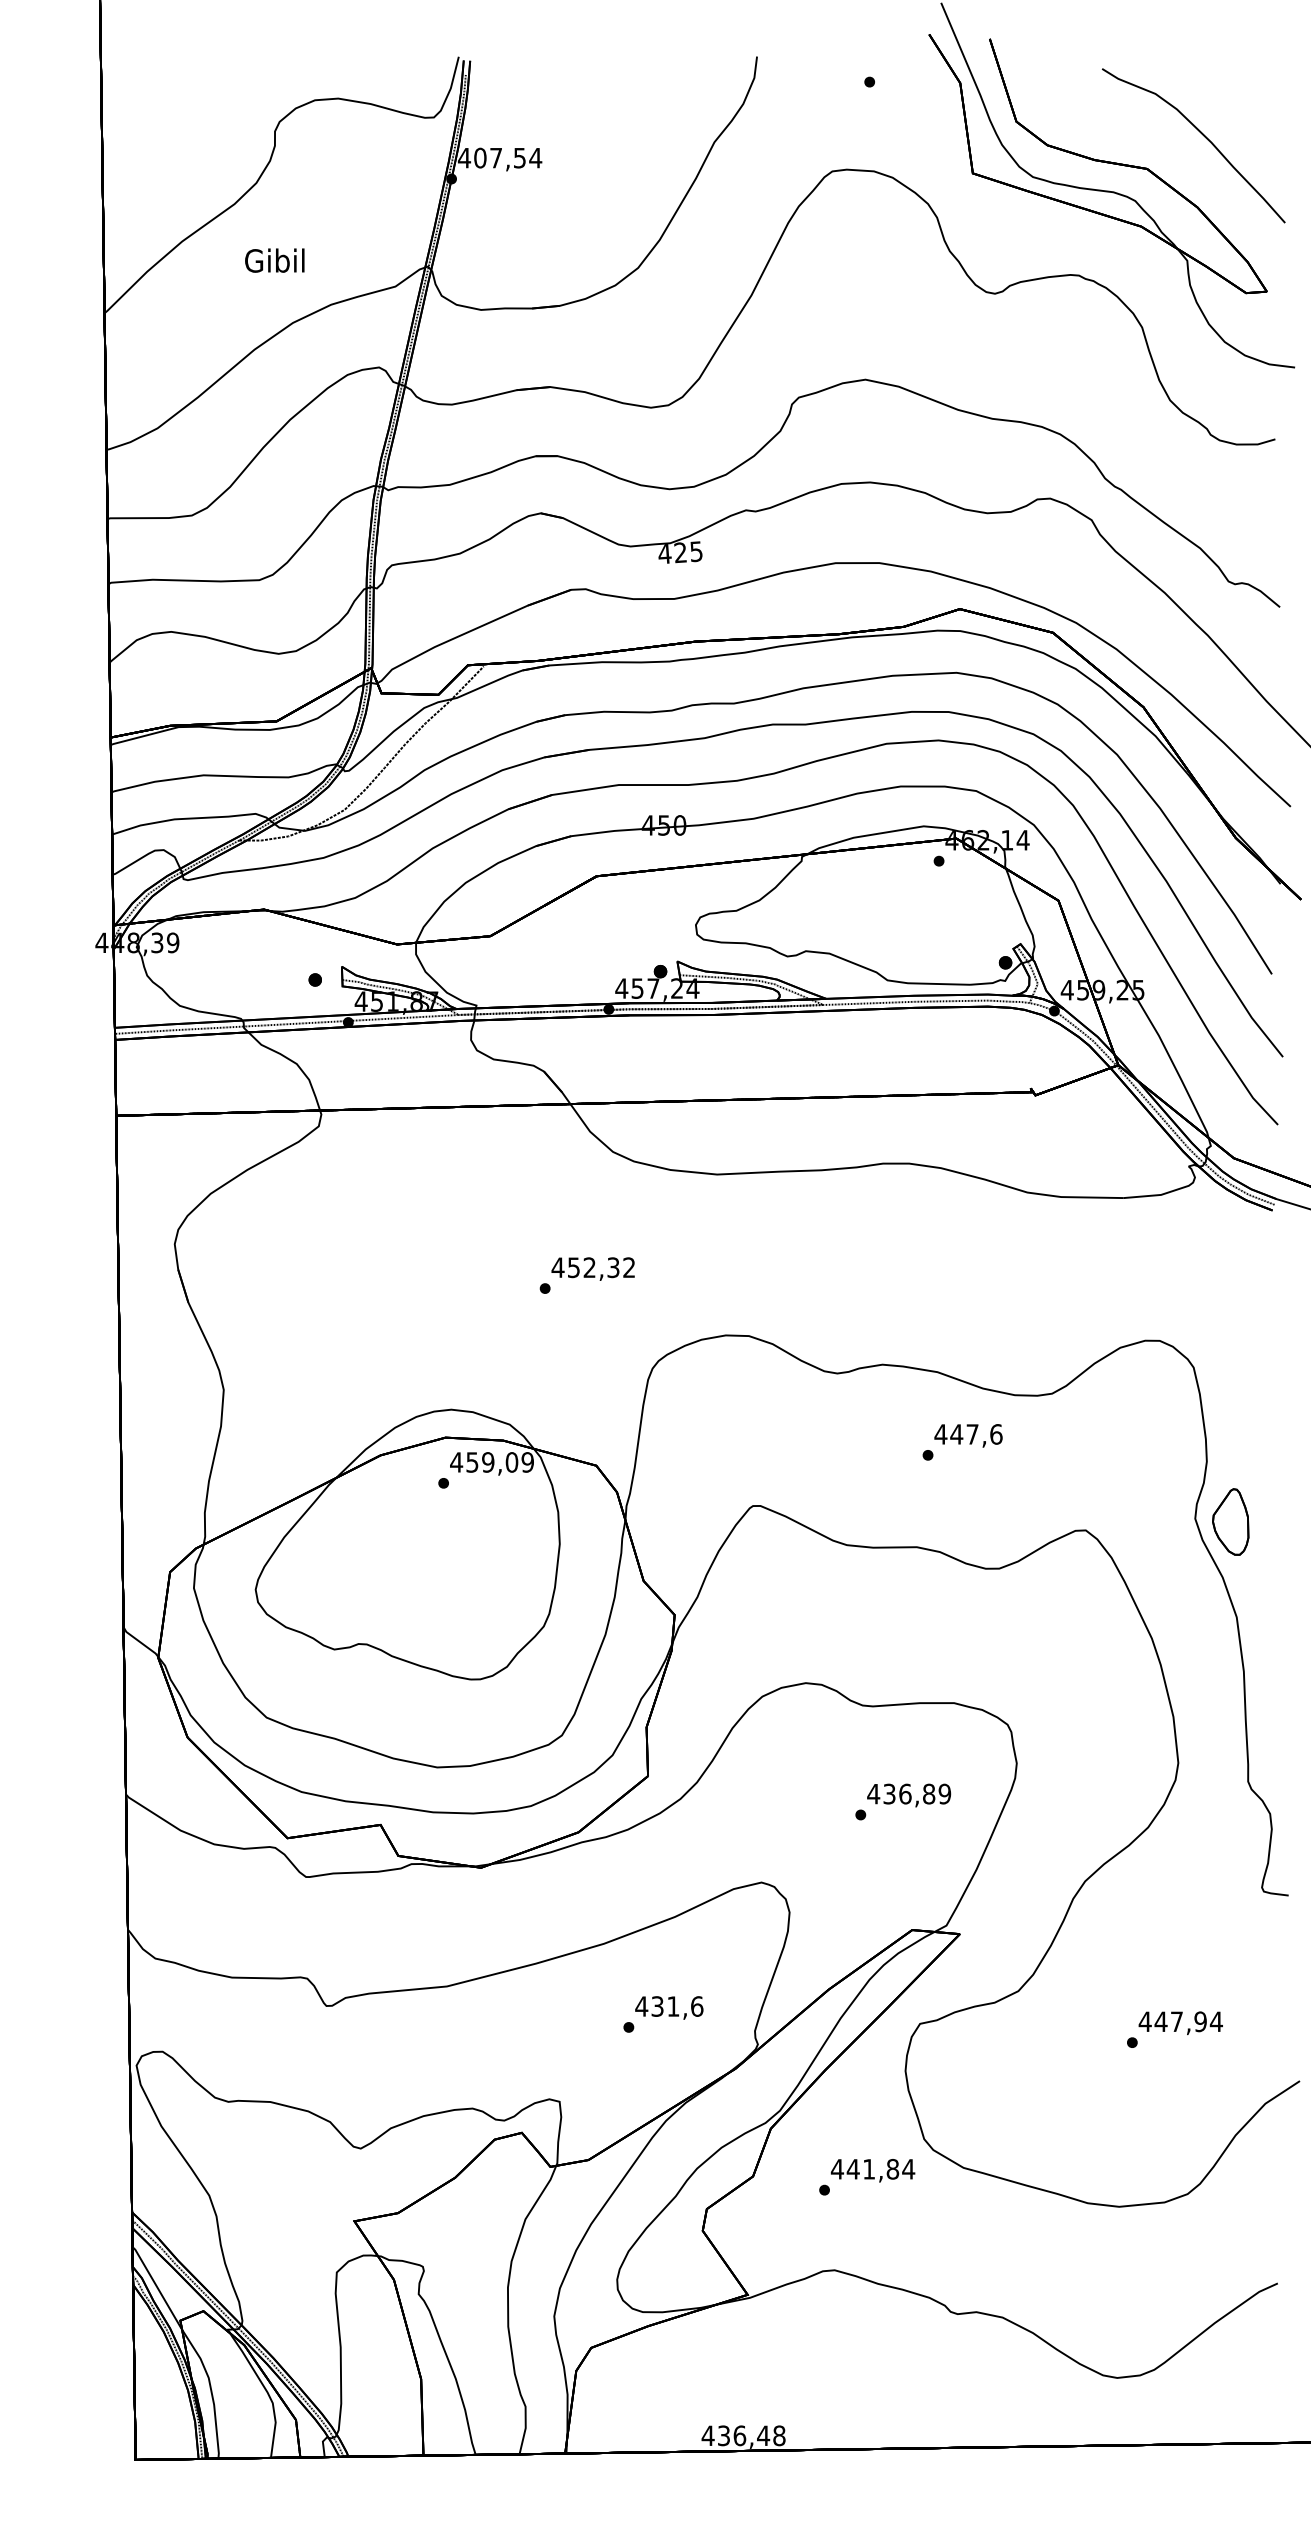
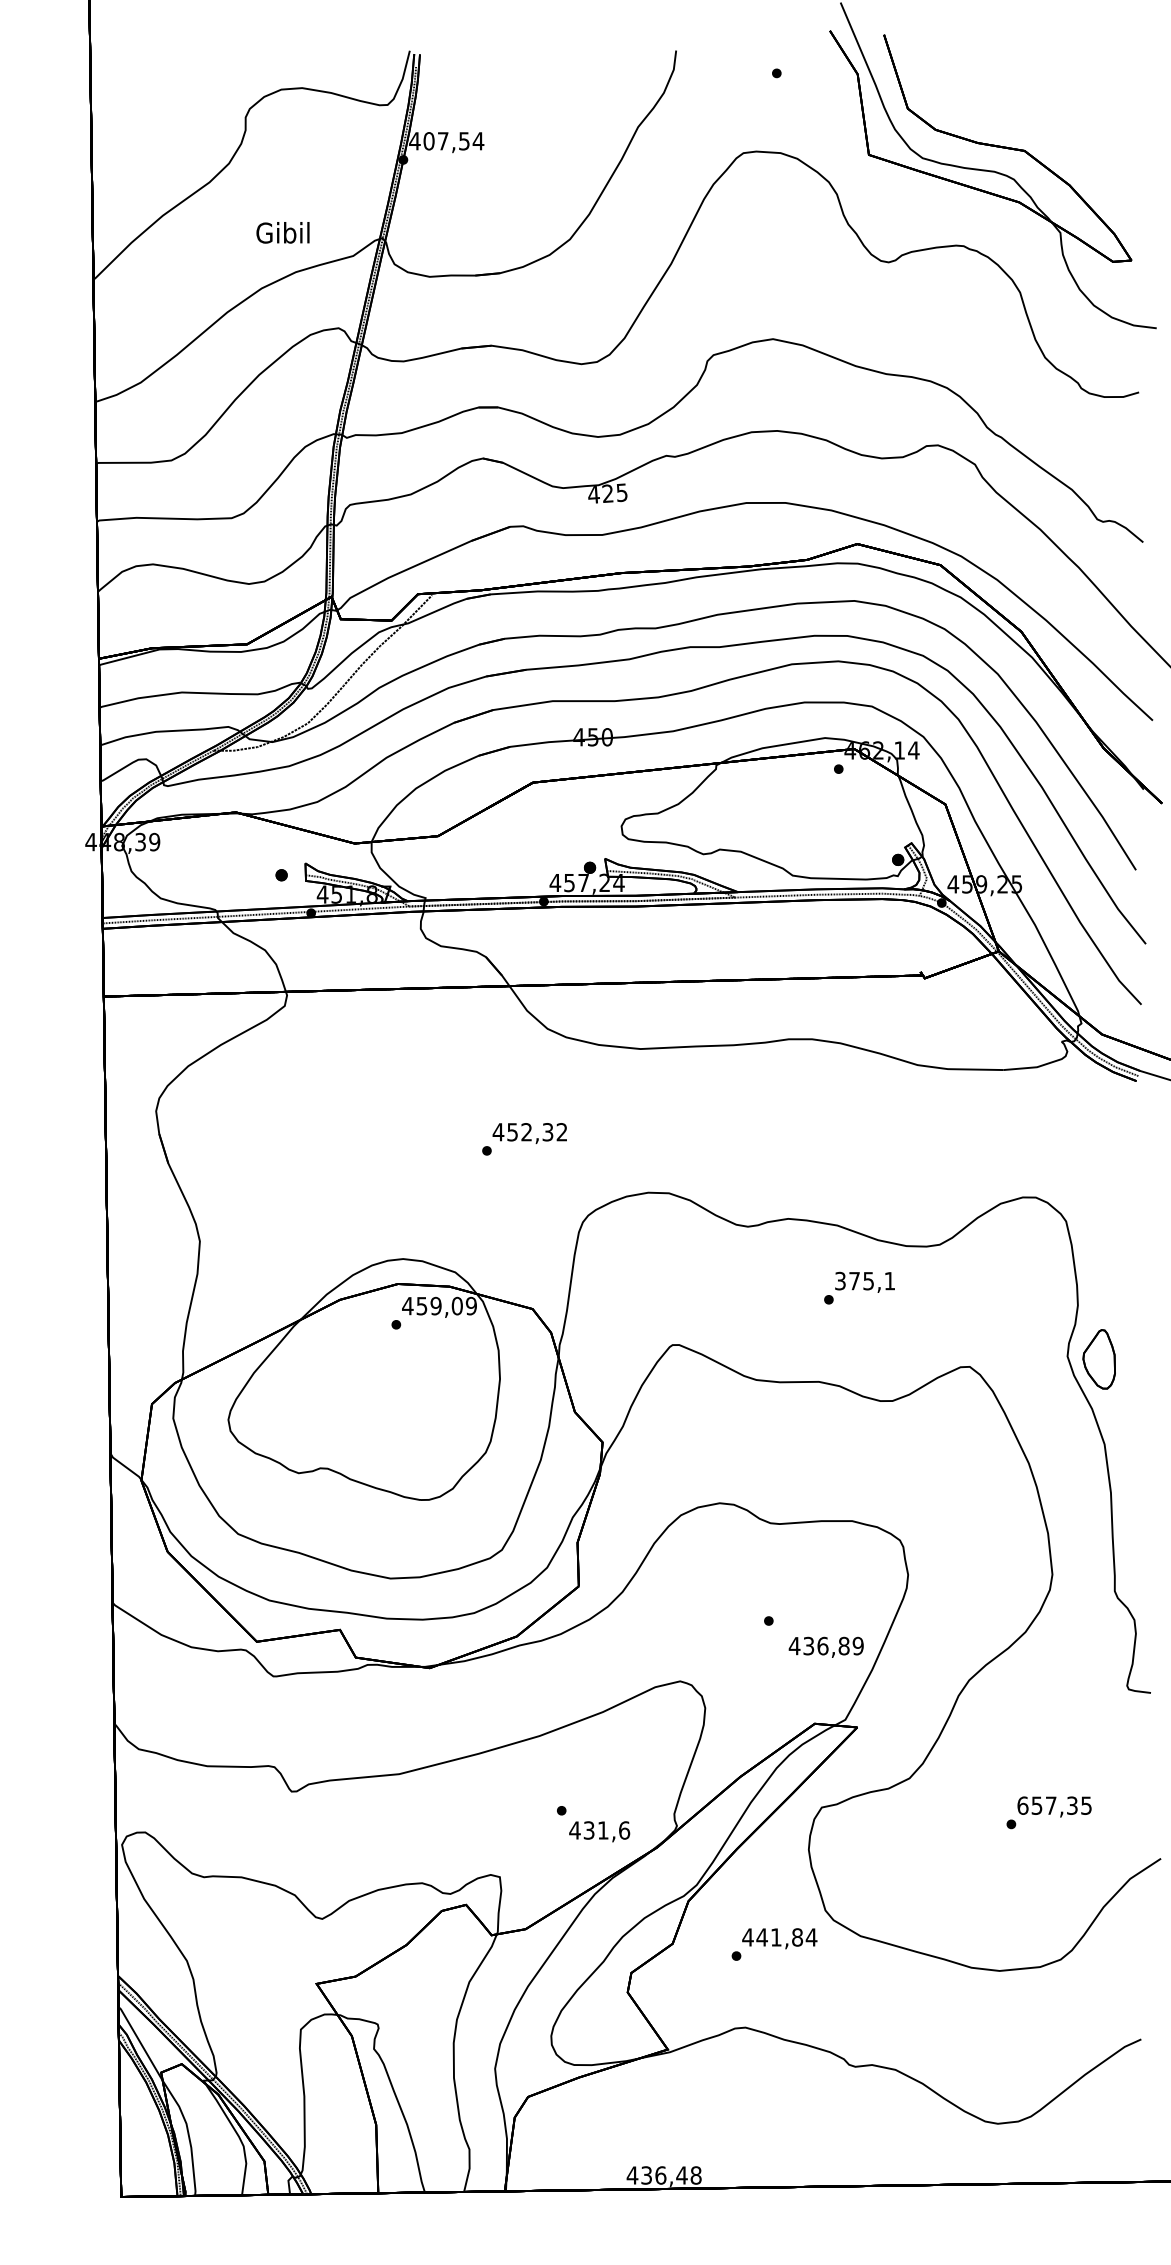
part: (1202, 135) -> (1074, 121), removed
text: (274, 260) -> (282, 232), moved
text: (968, 1434) -> (865, 1281), 447,6 -> 375,1
text: (909, 1795) -> (826, 1647), moved
text: (669, 2007) -> (599, 1831), moved
text: (1180, 2021) -> (1054, 1805), 447,94 -> 657,35

